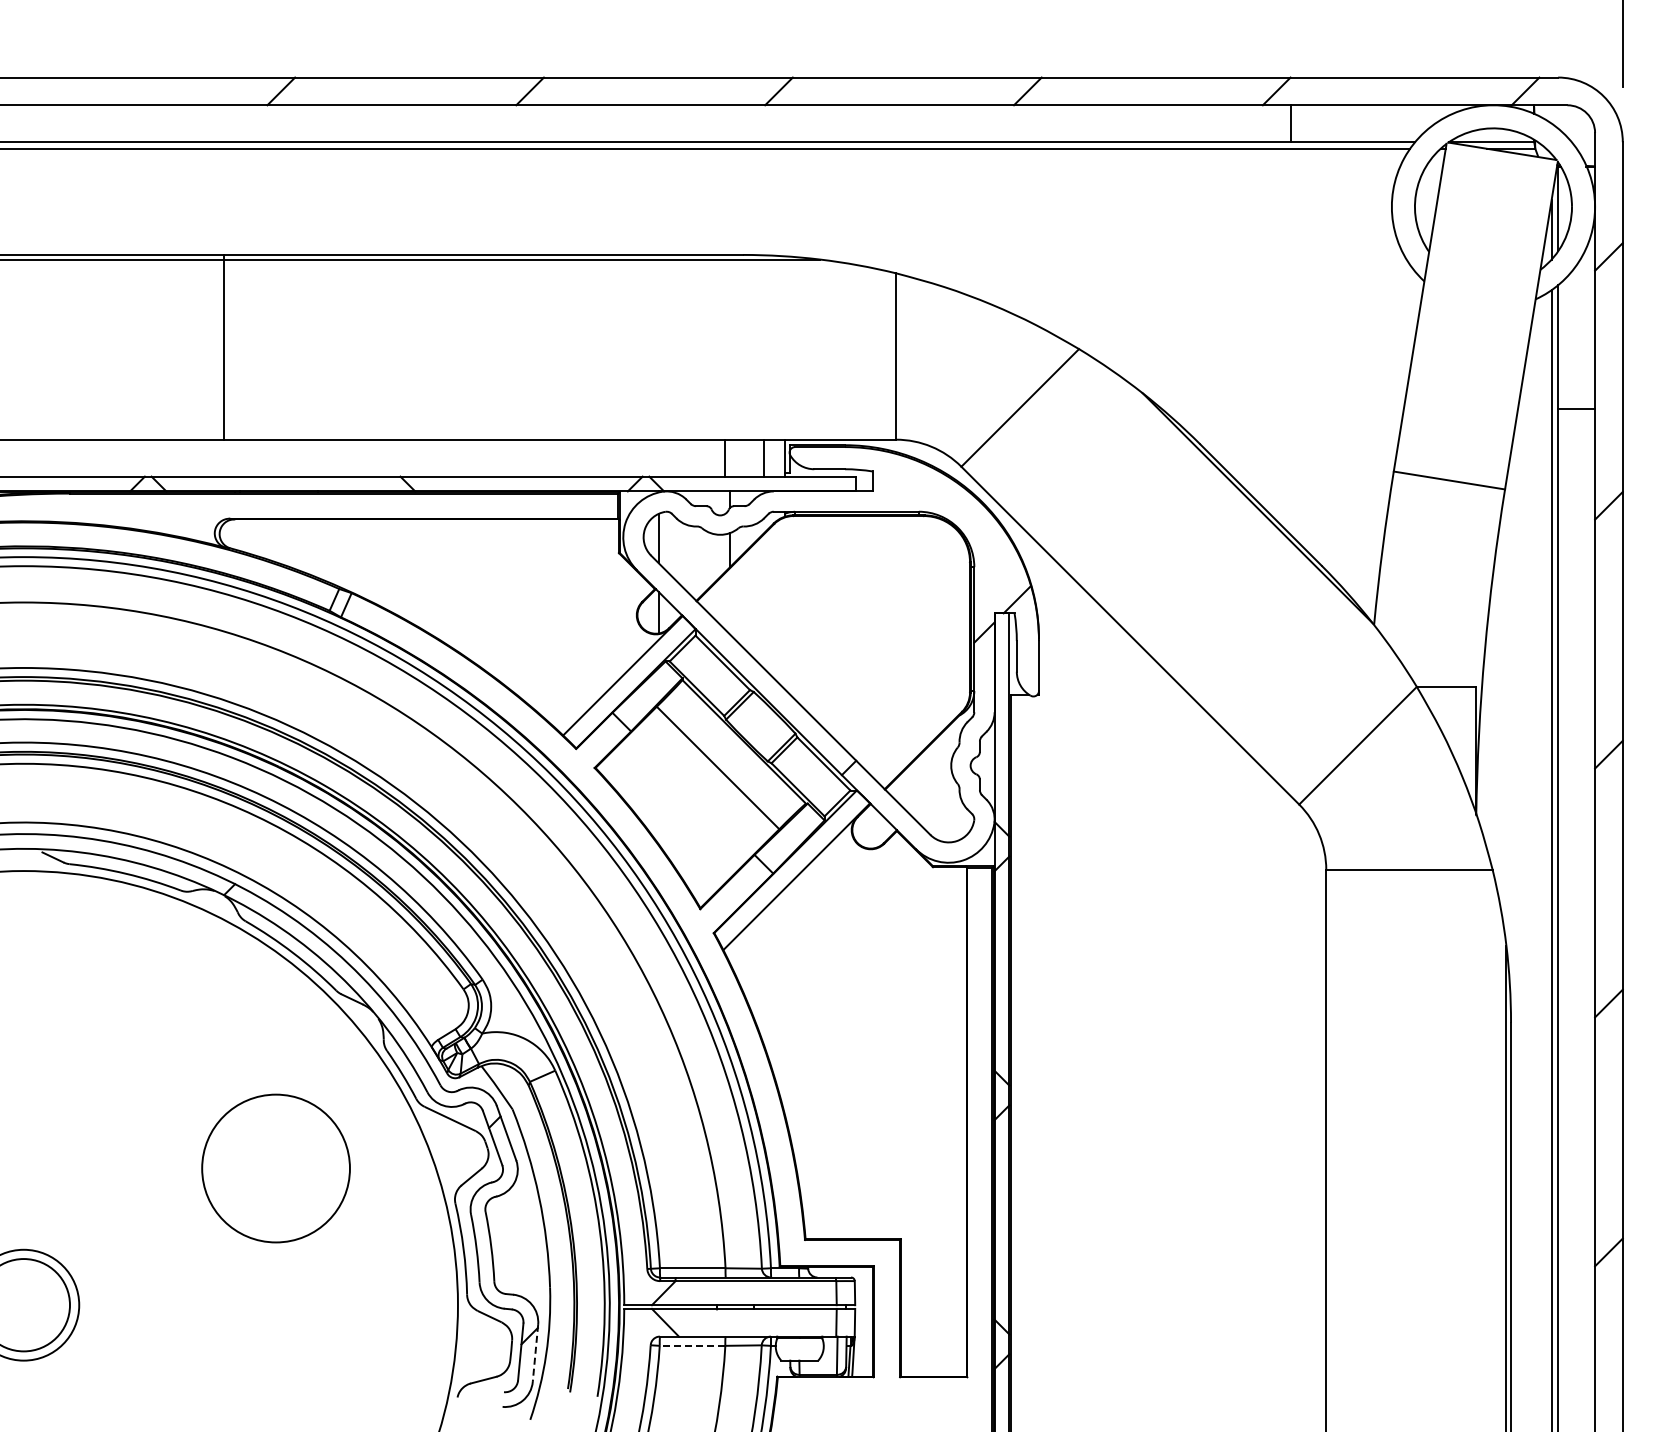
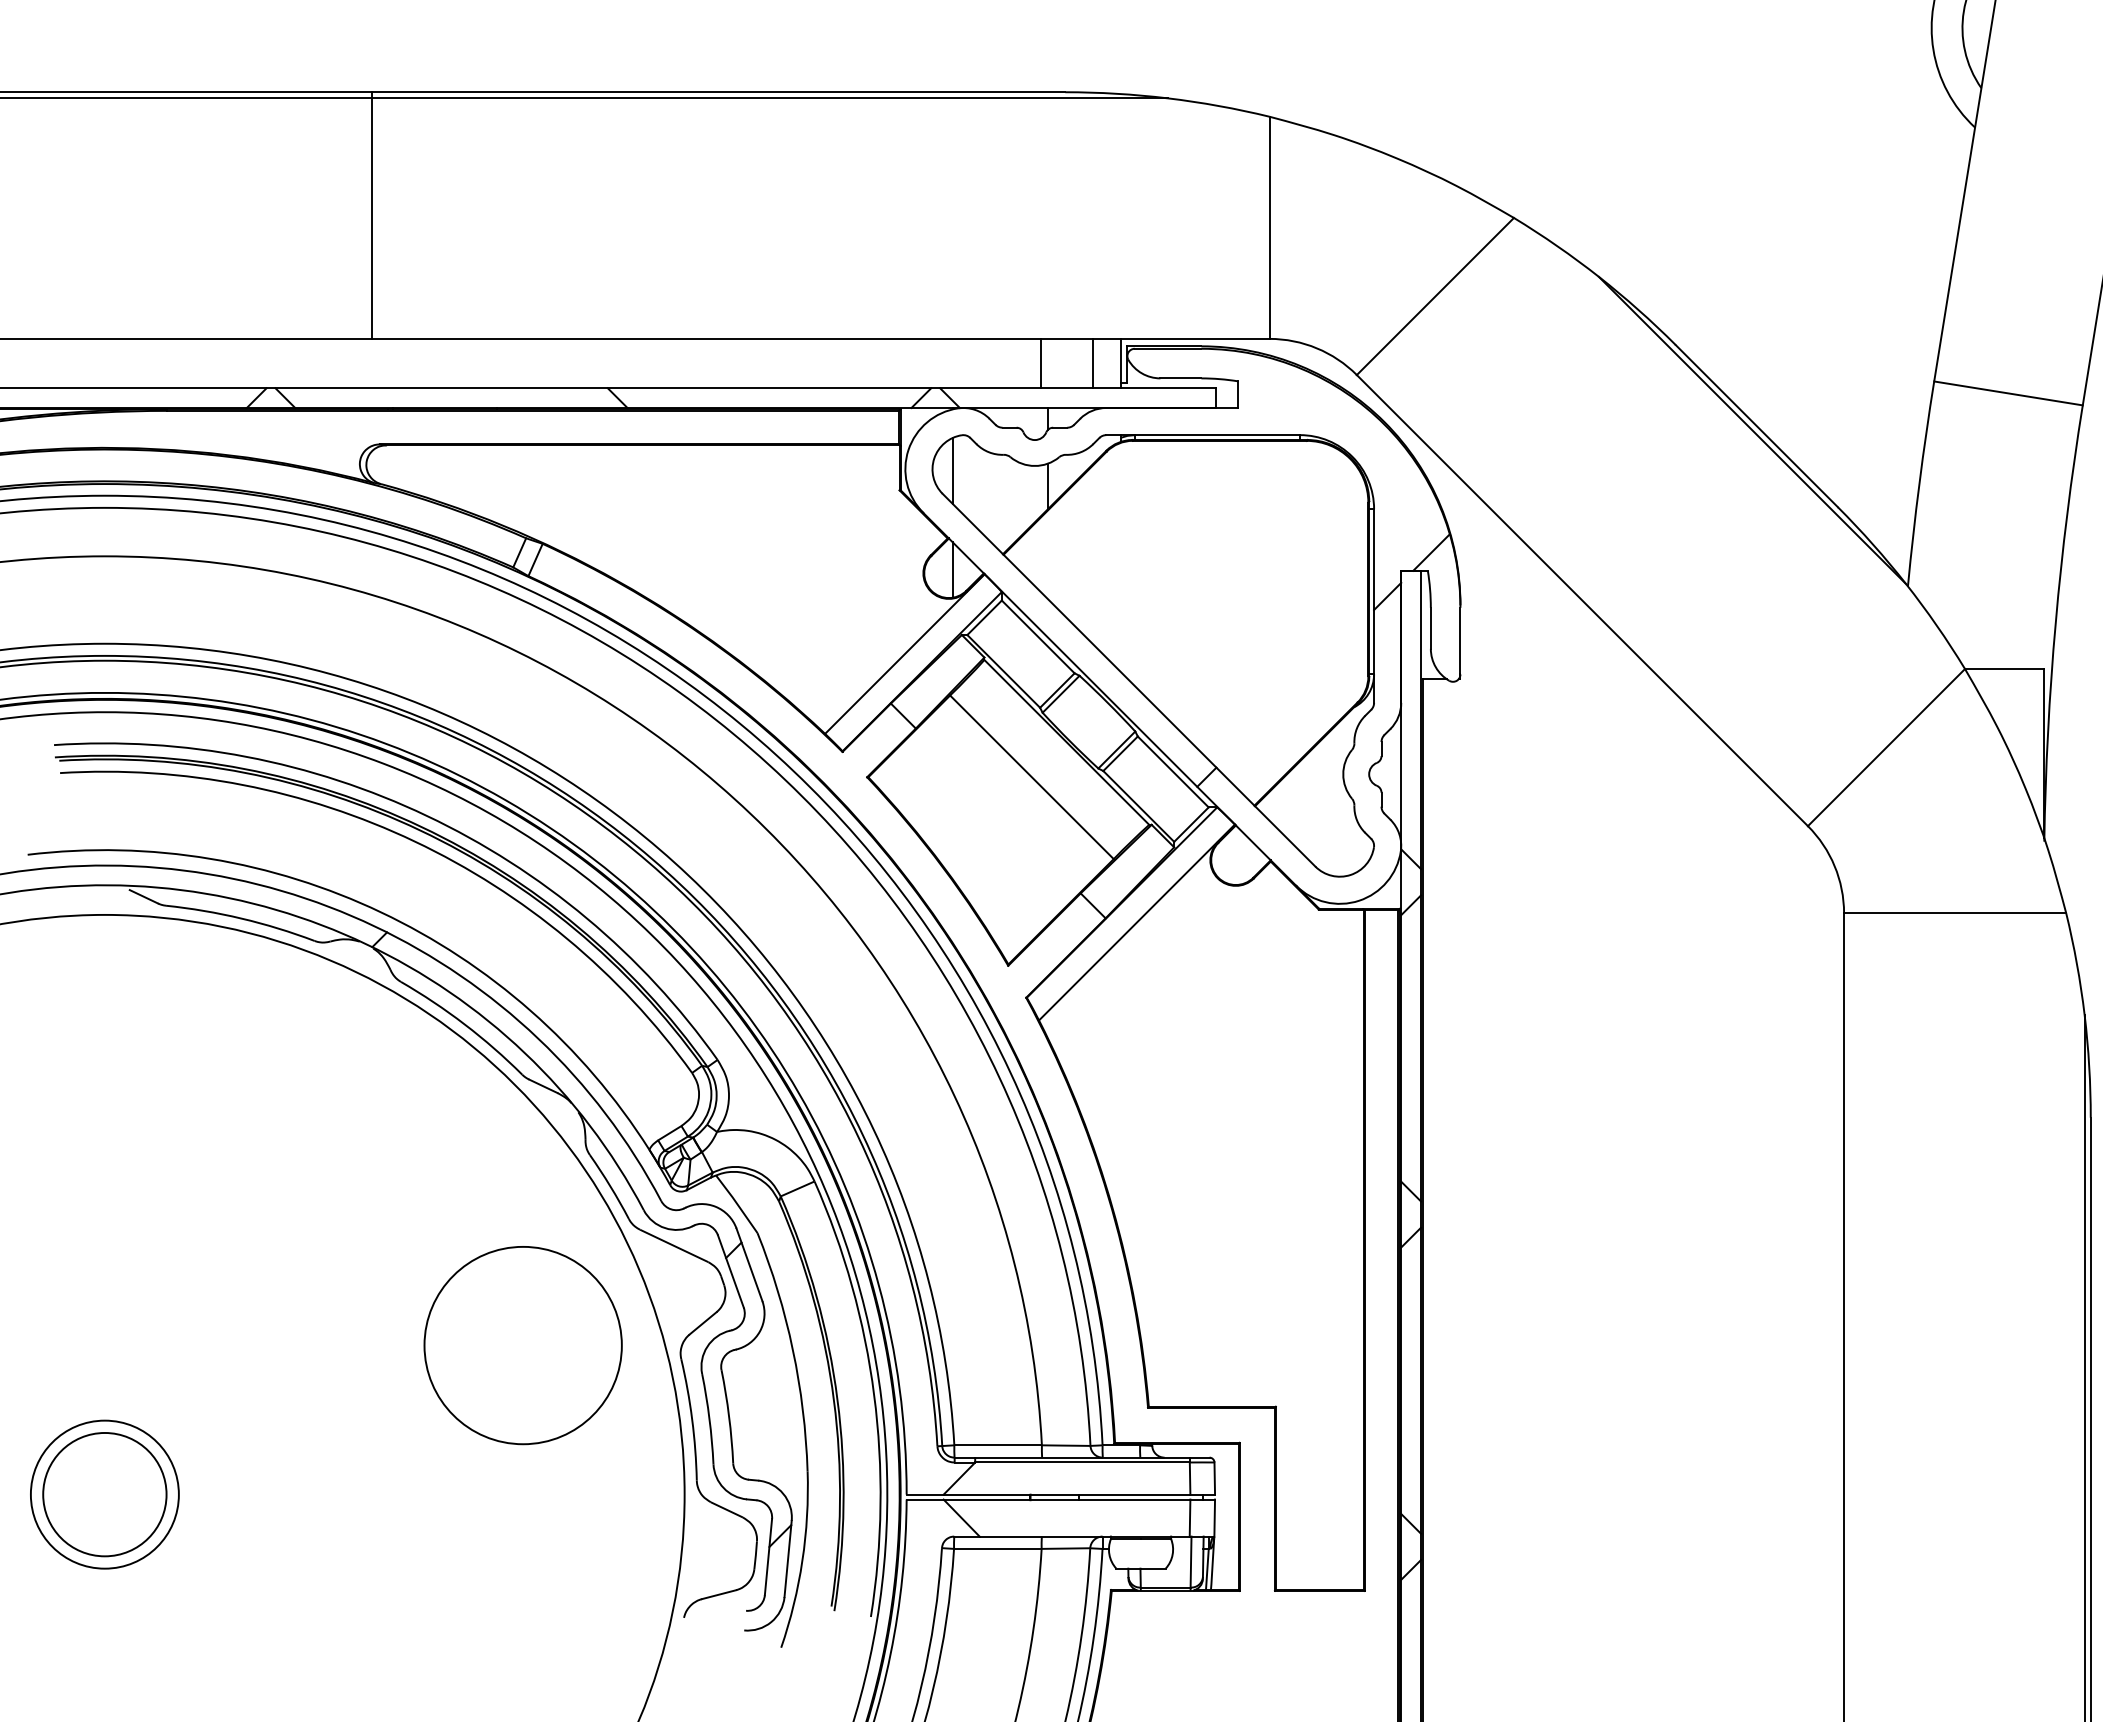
circle: (275, 1168) -> (522, 1345), moved
line: (693, 1345) -> (999, 1548), dashed -> solid
line: (535, 1353) -> (788, 1559), dashed -> solid

